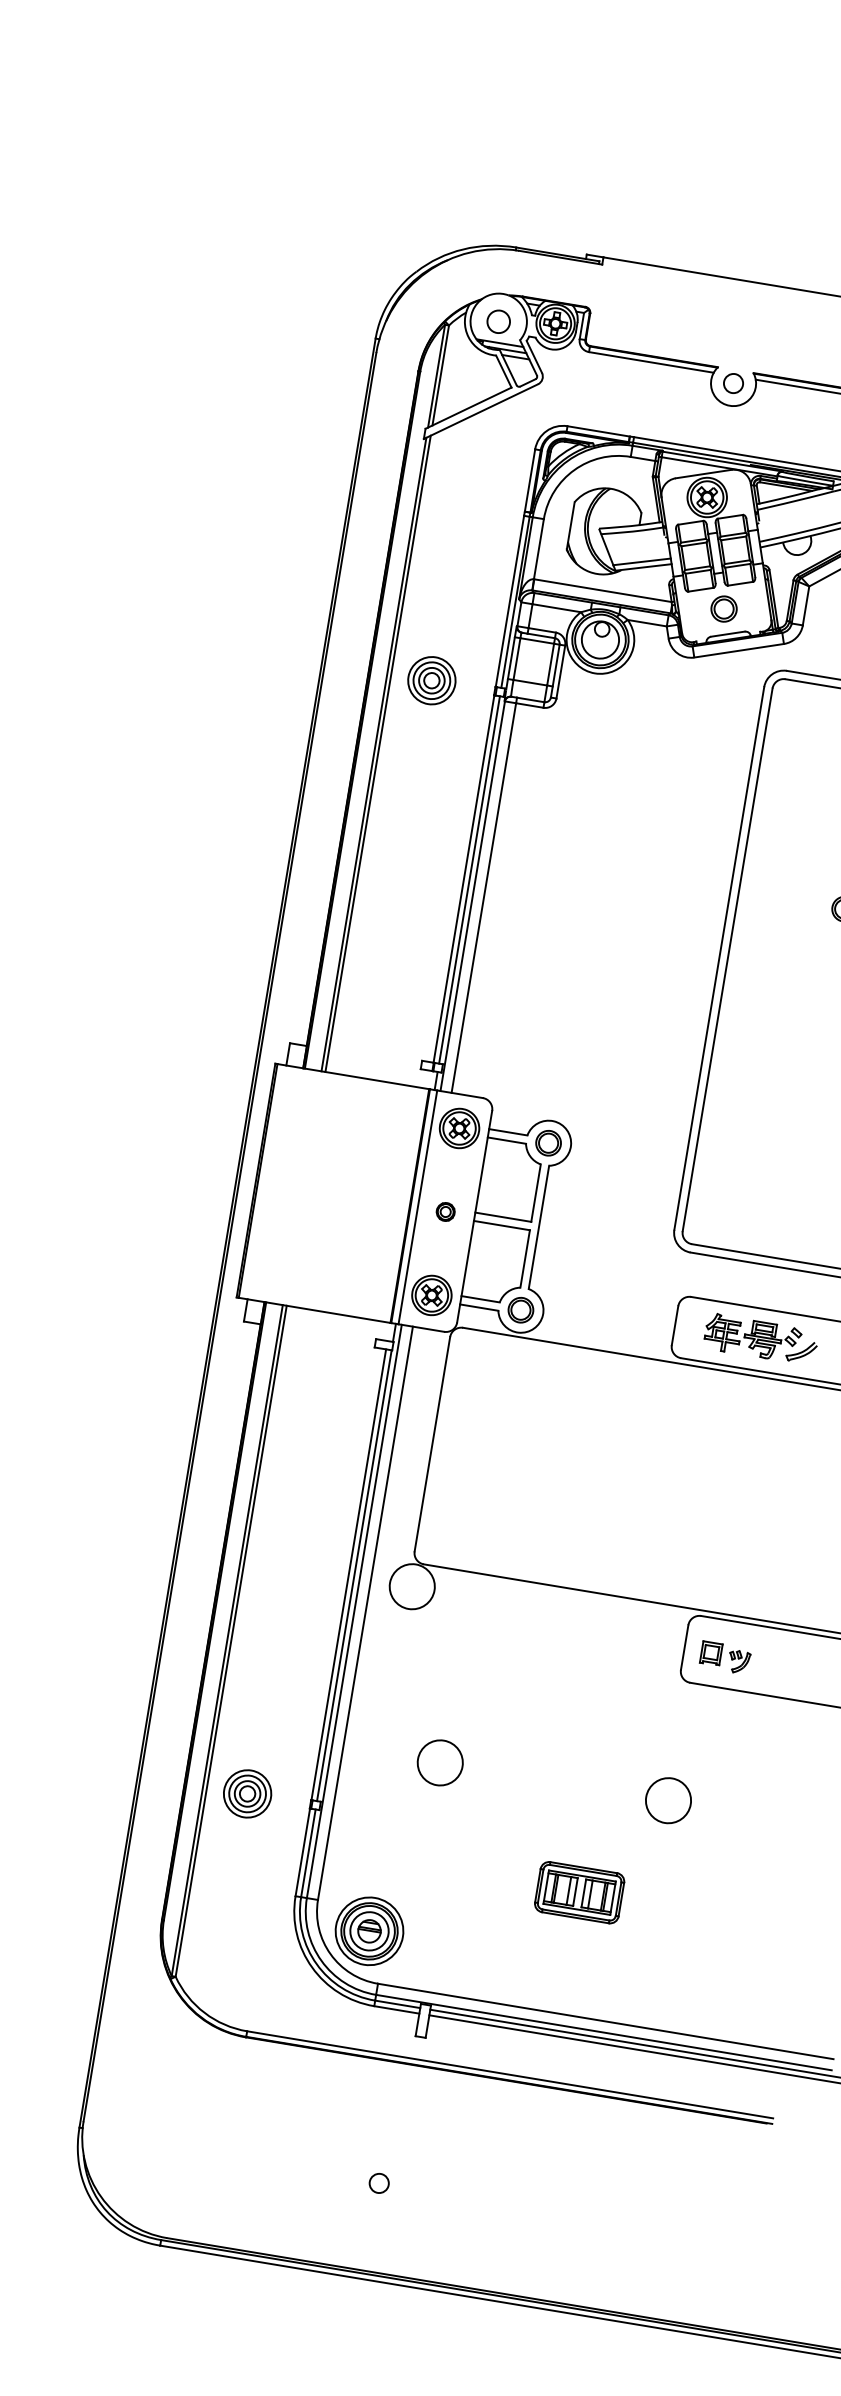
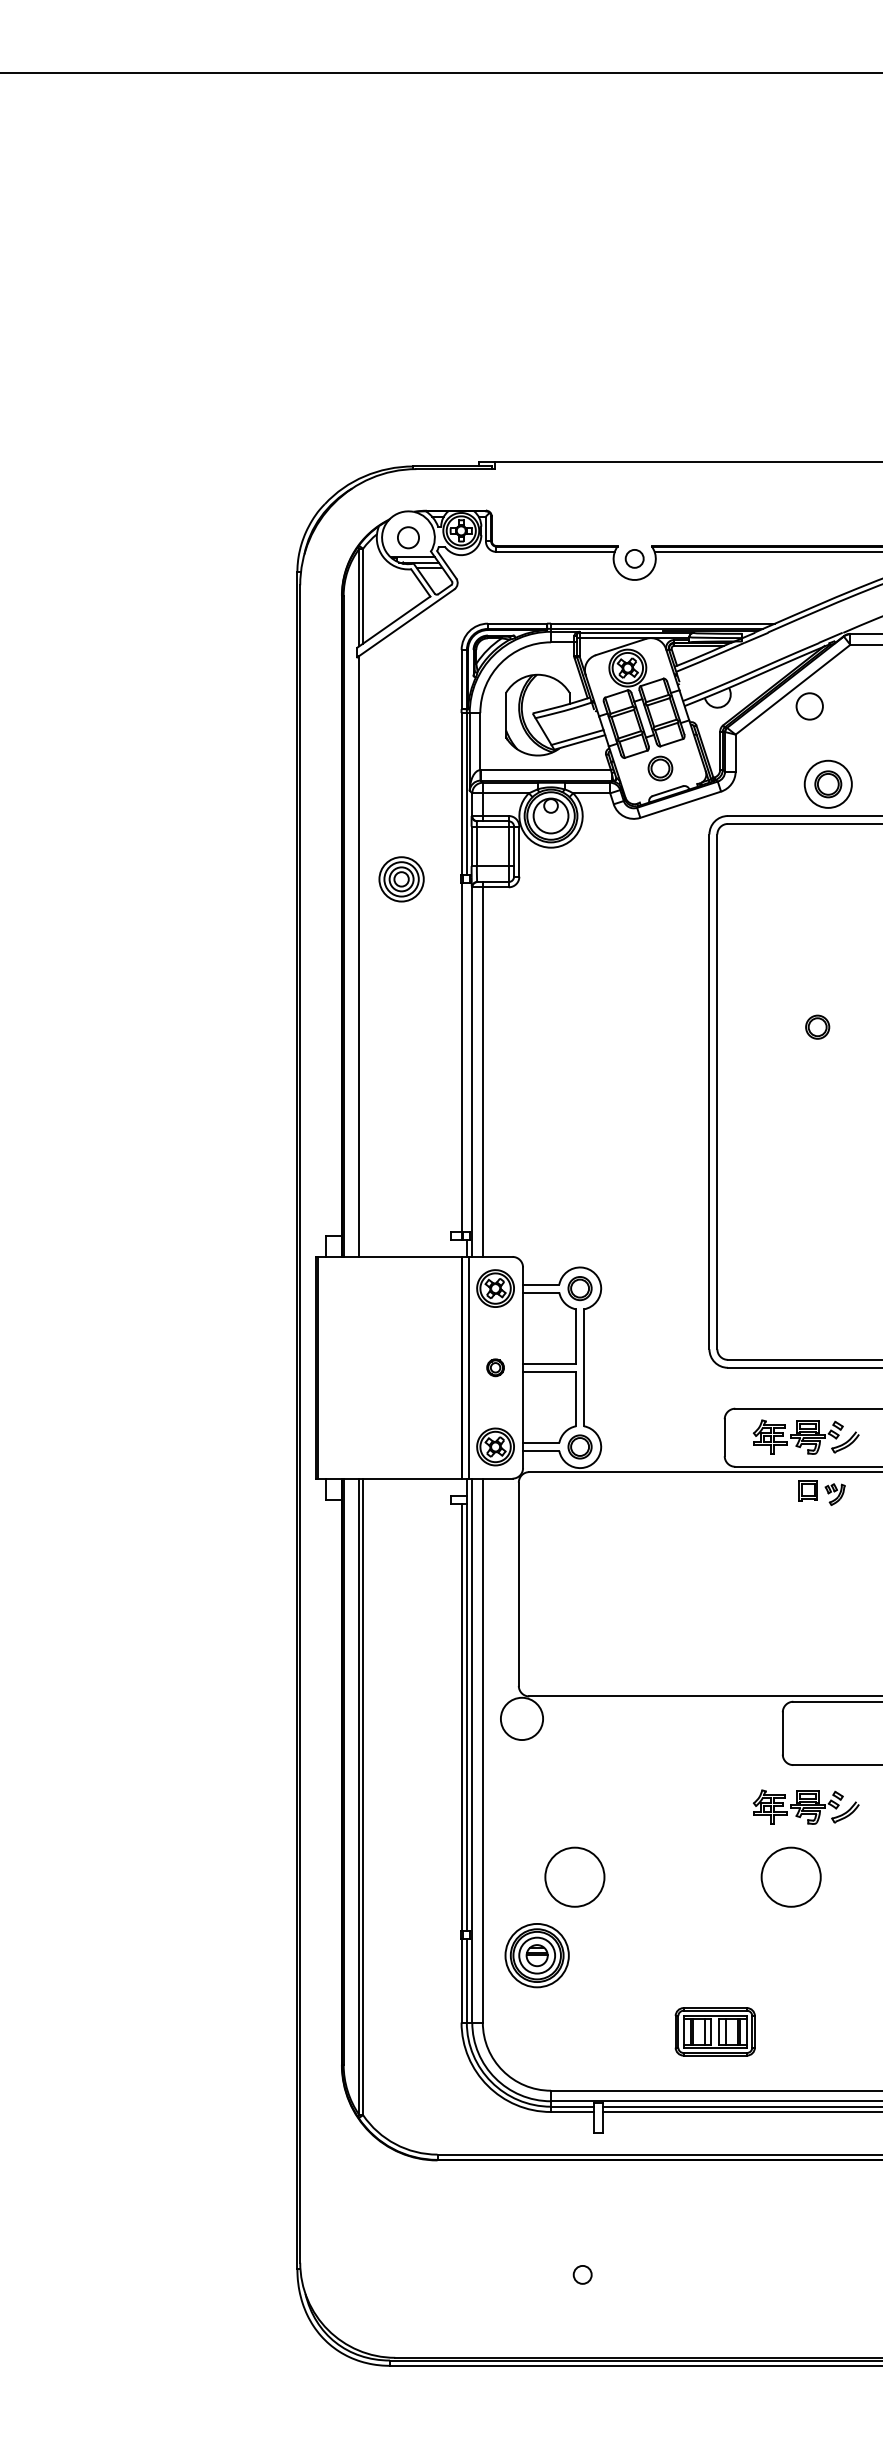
line: (378, 753) -> (363, 954), removed
line: (469, 879) -> (466, 1057), removed
part: (724, 1657) -> (821, 1492), moved
part: (695, 1728) -> (805, 1806), added
circle: (439, 1763) -> (574, 1877), size x1.4
part: (247, 1794) -> (401, 1935), removed
circle: (668, 1800) -> (791, 1877), size x1.4
part: (578, 1892) -> (714, 2031), moved
part: (368, 1931) -> (536, 1955), moved

